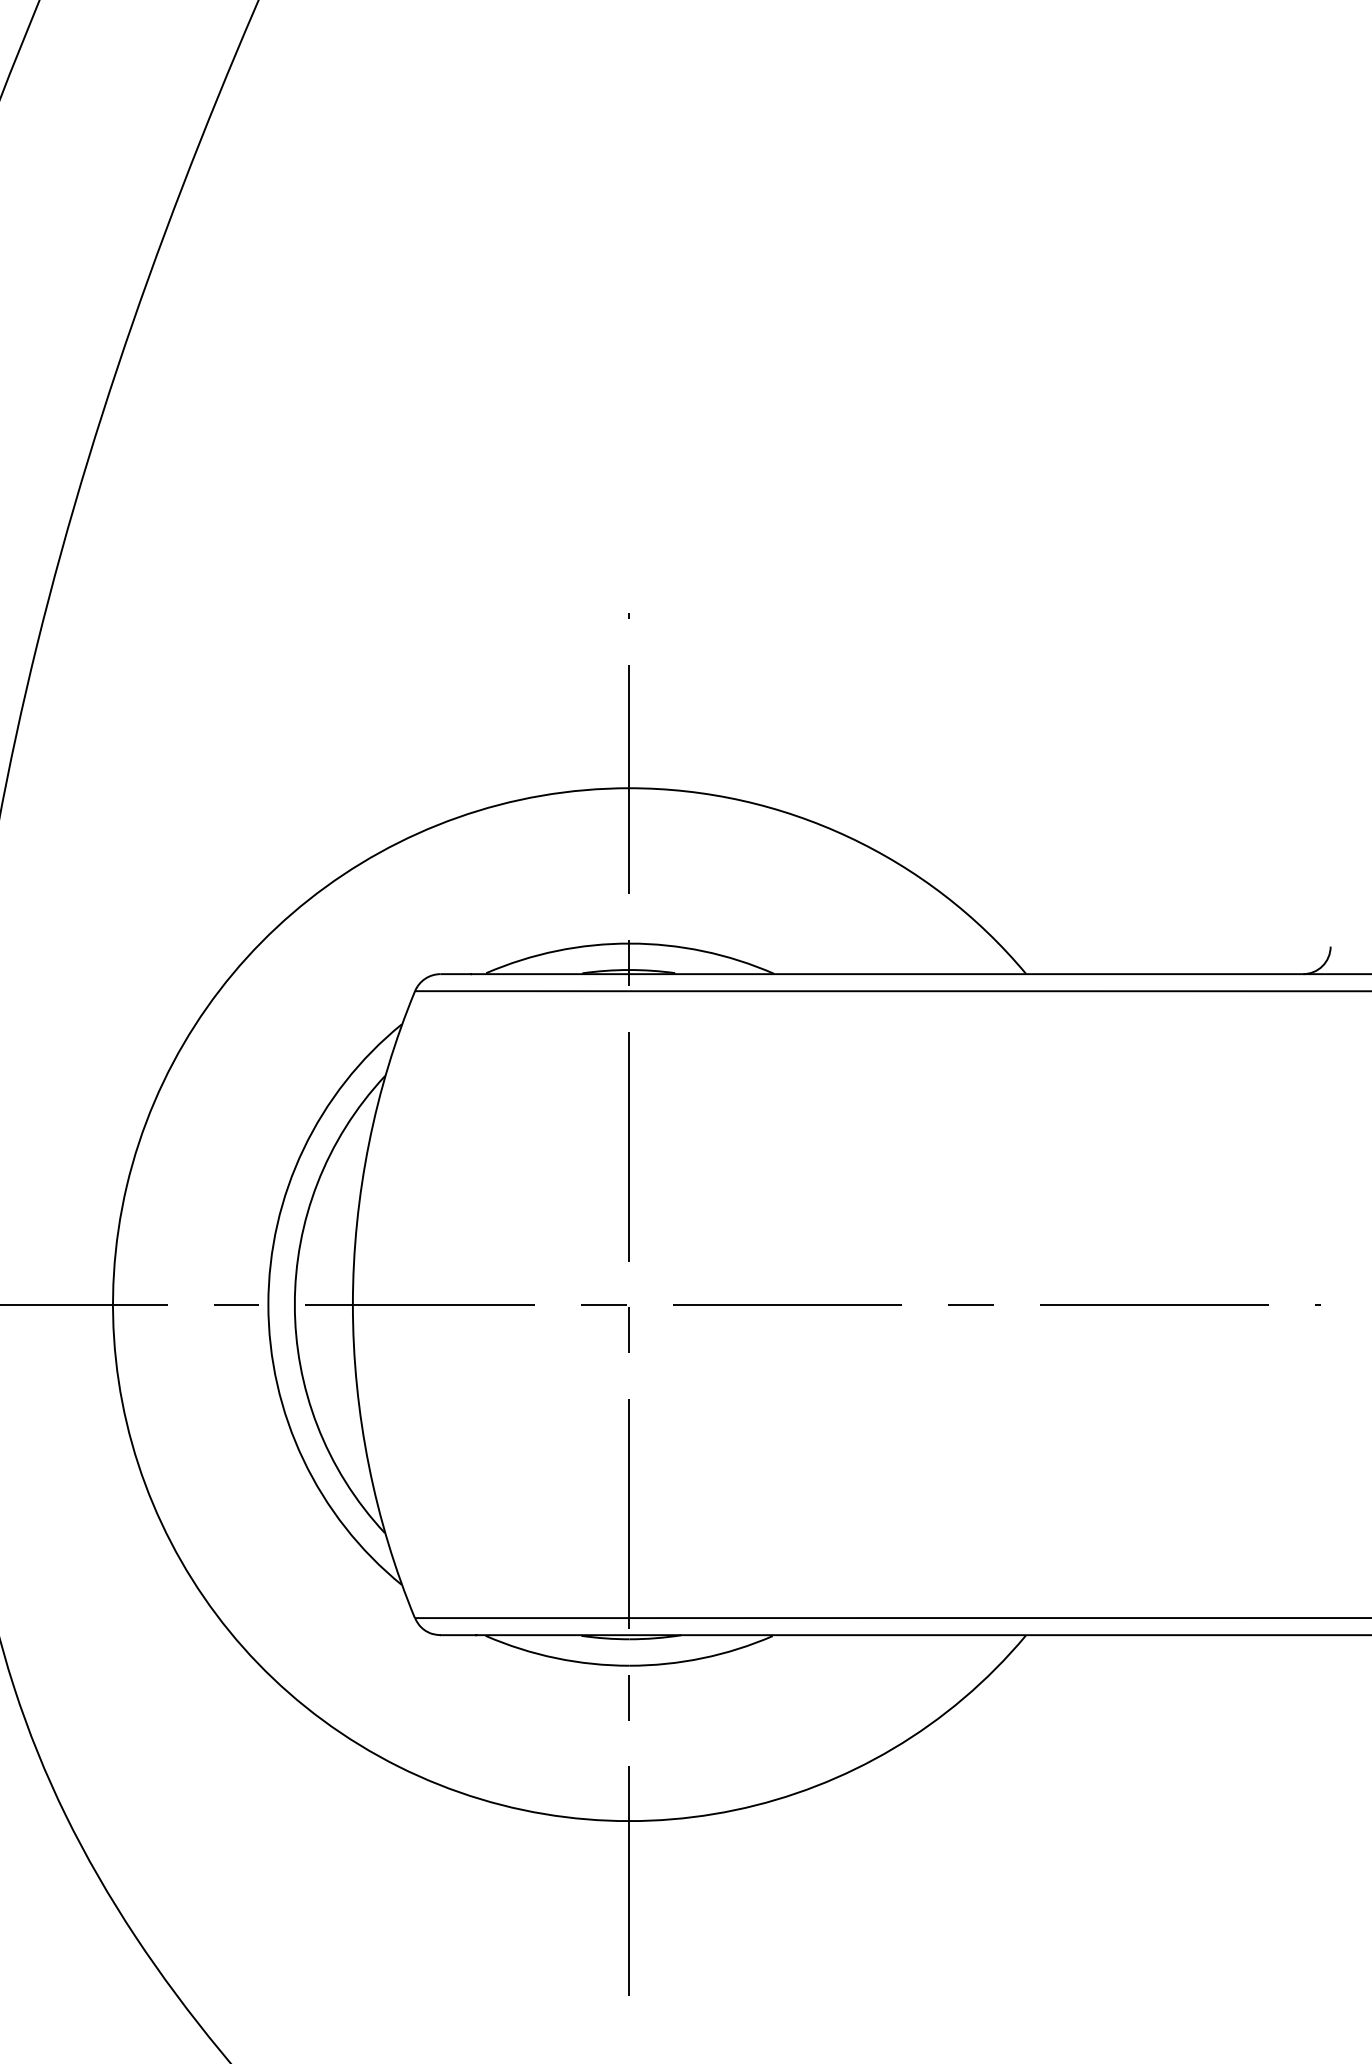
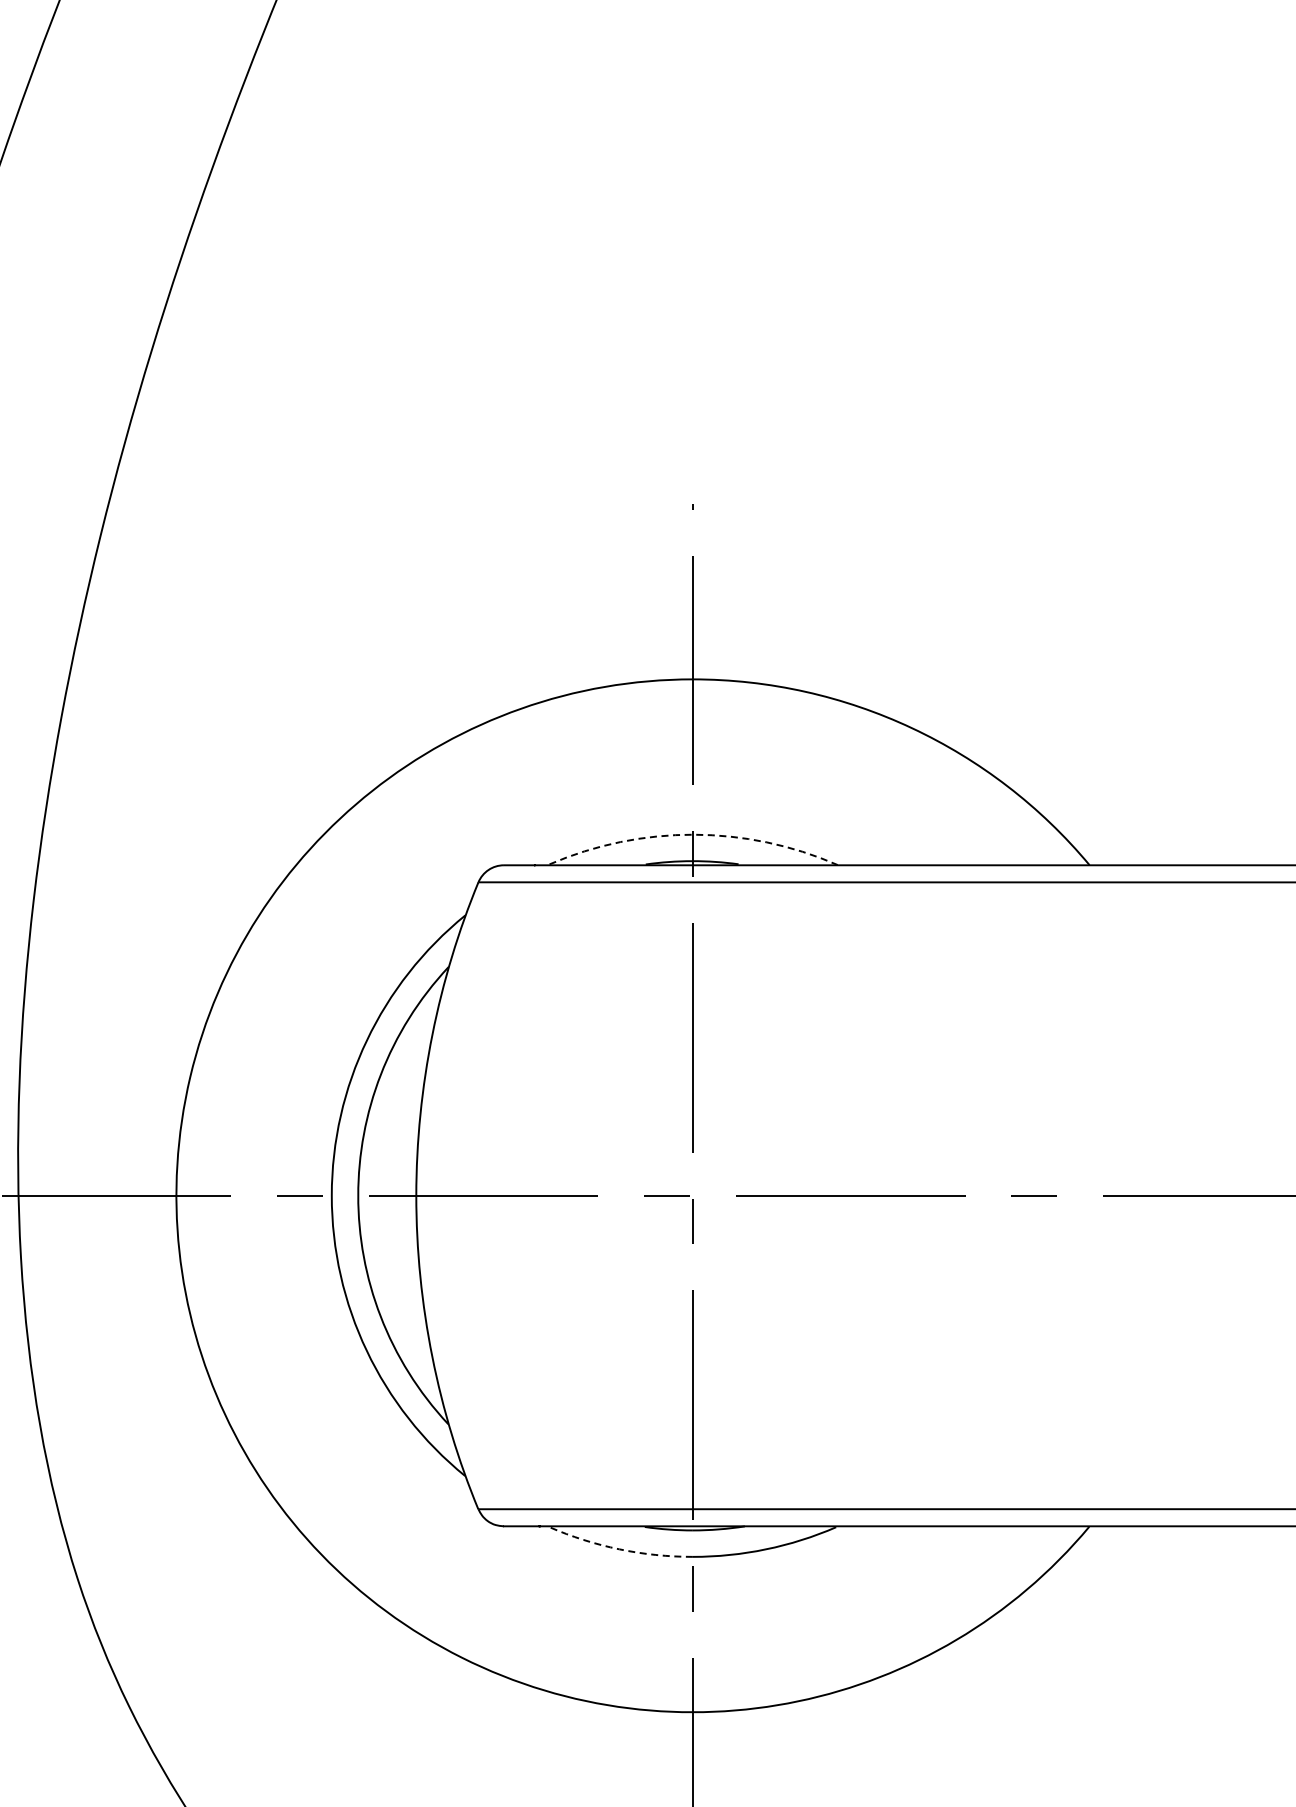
arc: (630, 943) -> (693, 834), solid -> dashed
arc: (556, 1658) -> (619, 1549), solid -> dashed

